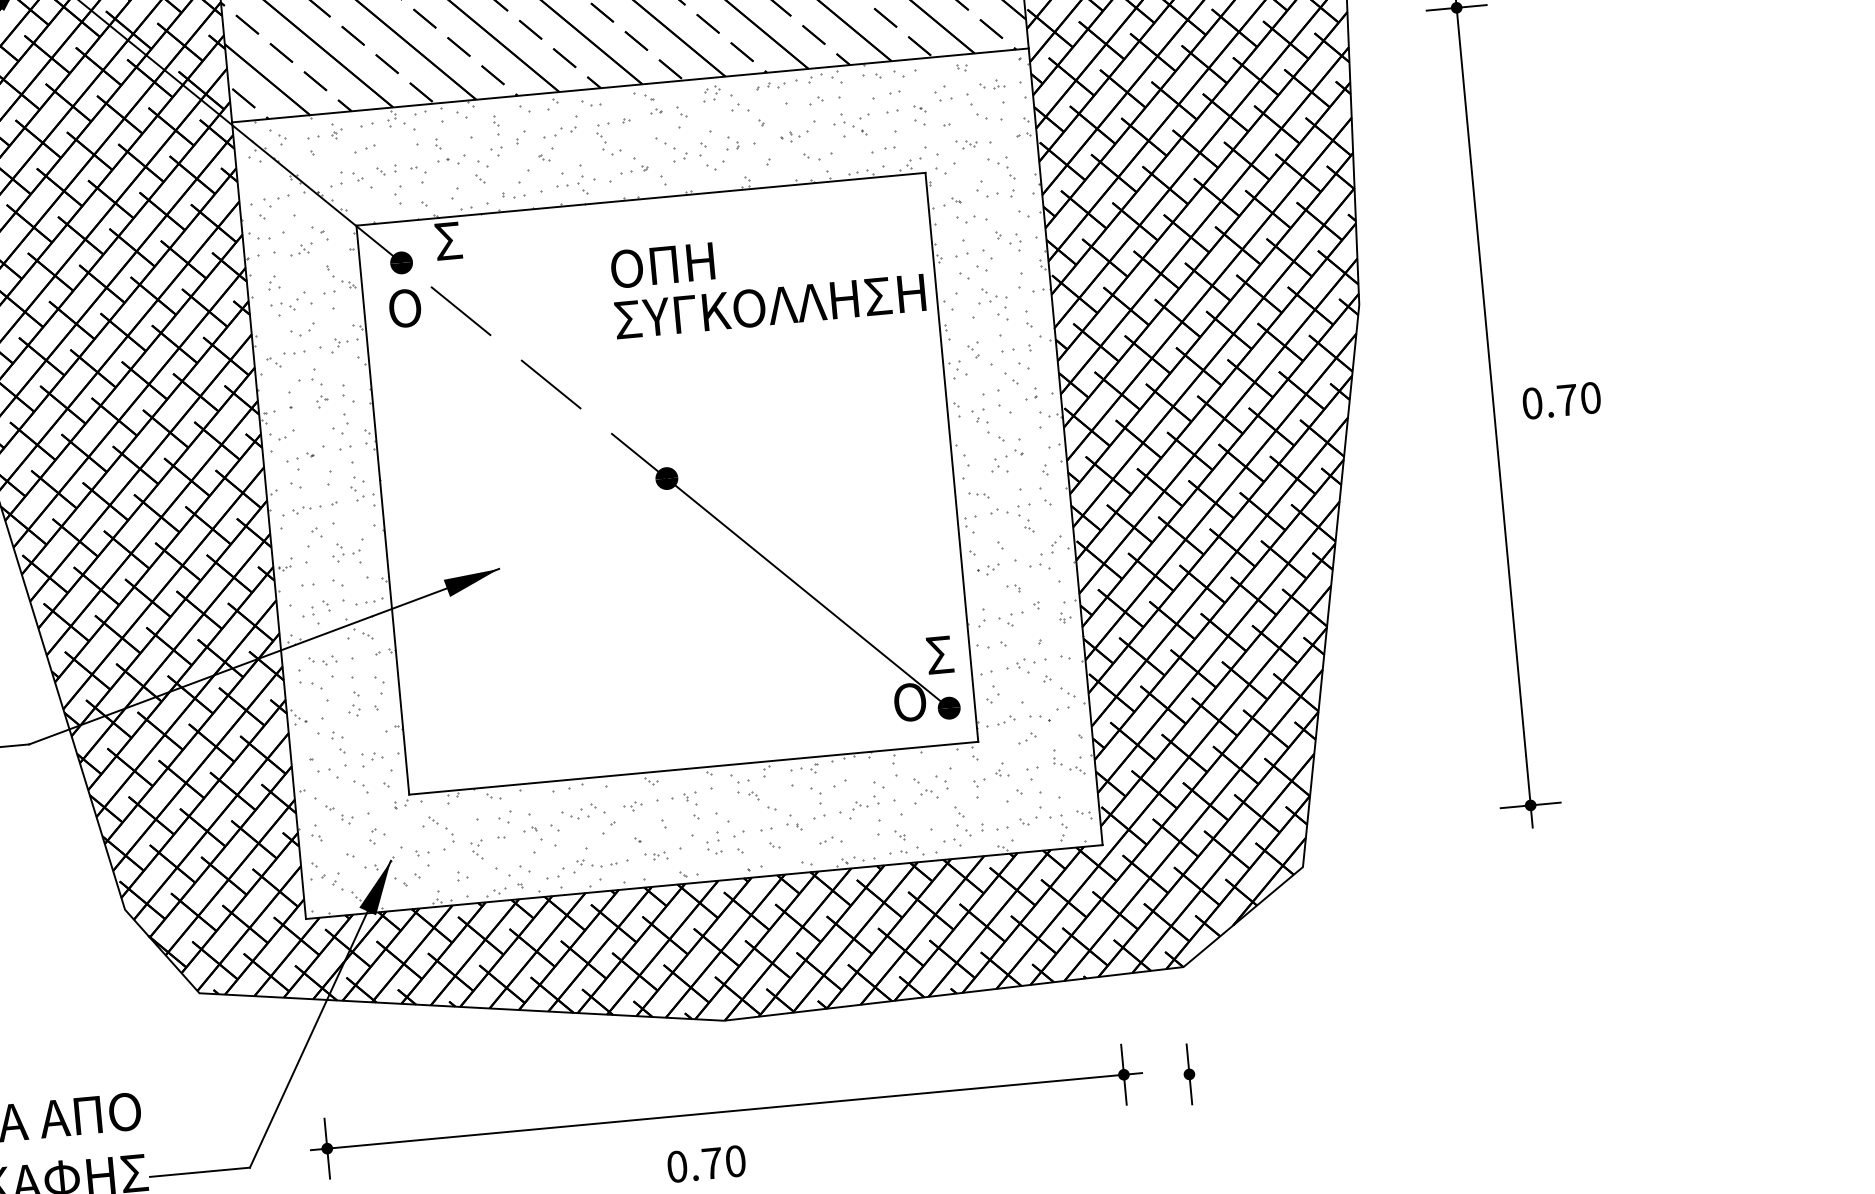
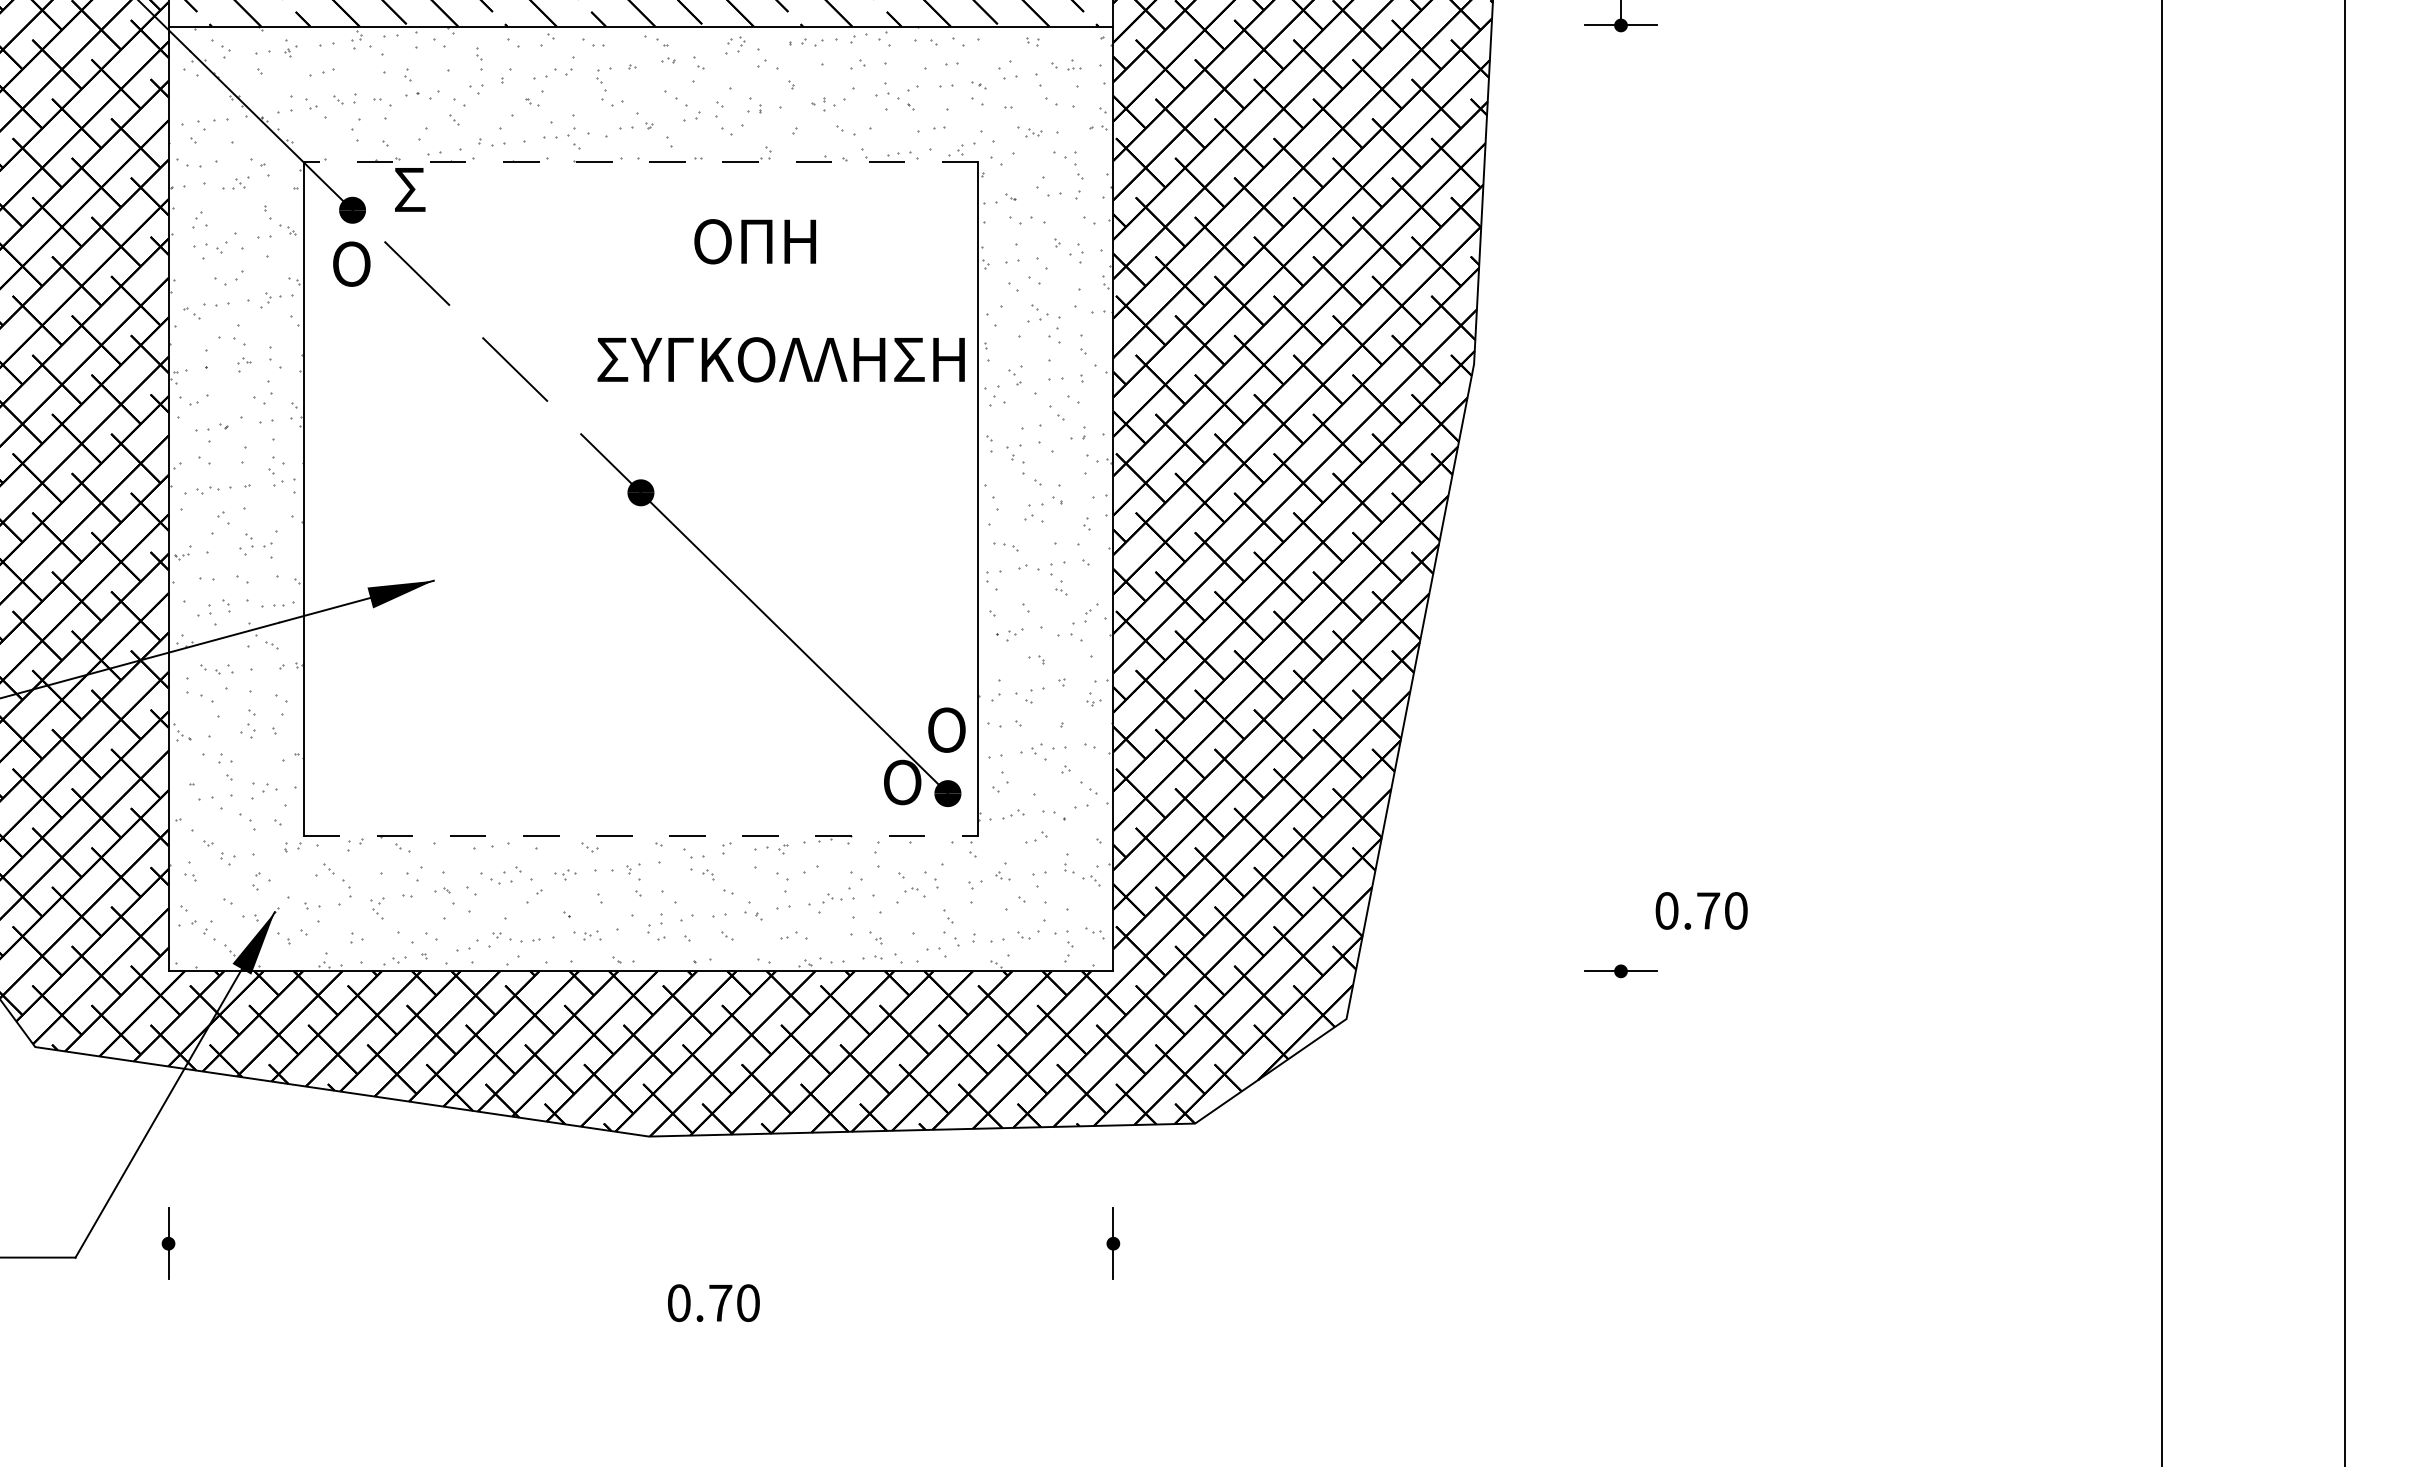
line: (640, 199) -> (640, 161), solid -> dashed
text: (662, 265) -> (754, 241), moved
text: (769, 306) -> (780, 359), moved
text: (1561, 400) -> (1701, 910), moved
line: (1495, 418) -> (1621, 512), removed
text: (943, 654) -> (946, 729), Σ -> Ο
line: (694, 768) -> (641, 836), solid -> dashed
part: (1189, 1074) -> (1190, 1250), removed
line: (726, 1111) -> (641, 1243), removed
text: (706, 1163) -> (713, 1302), moved

